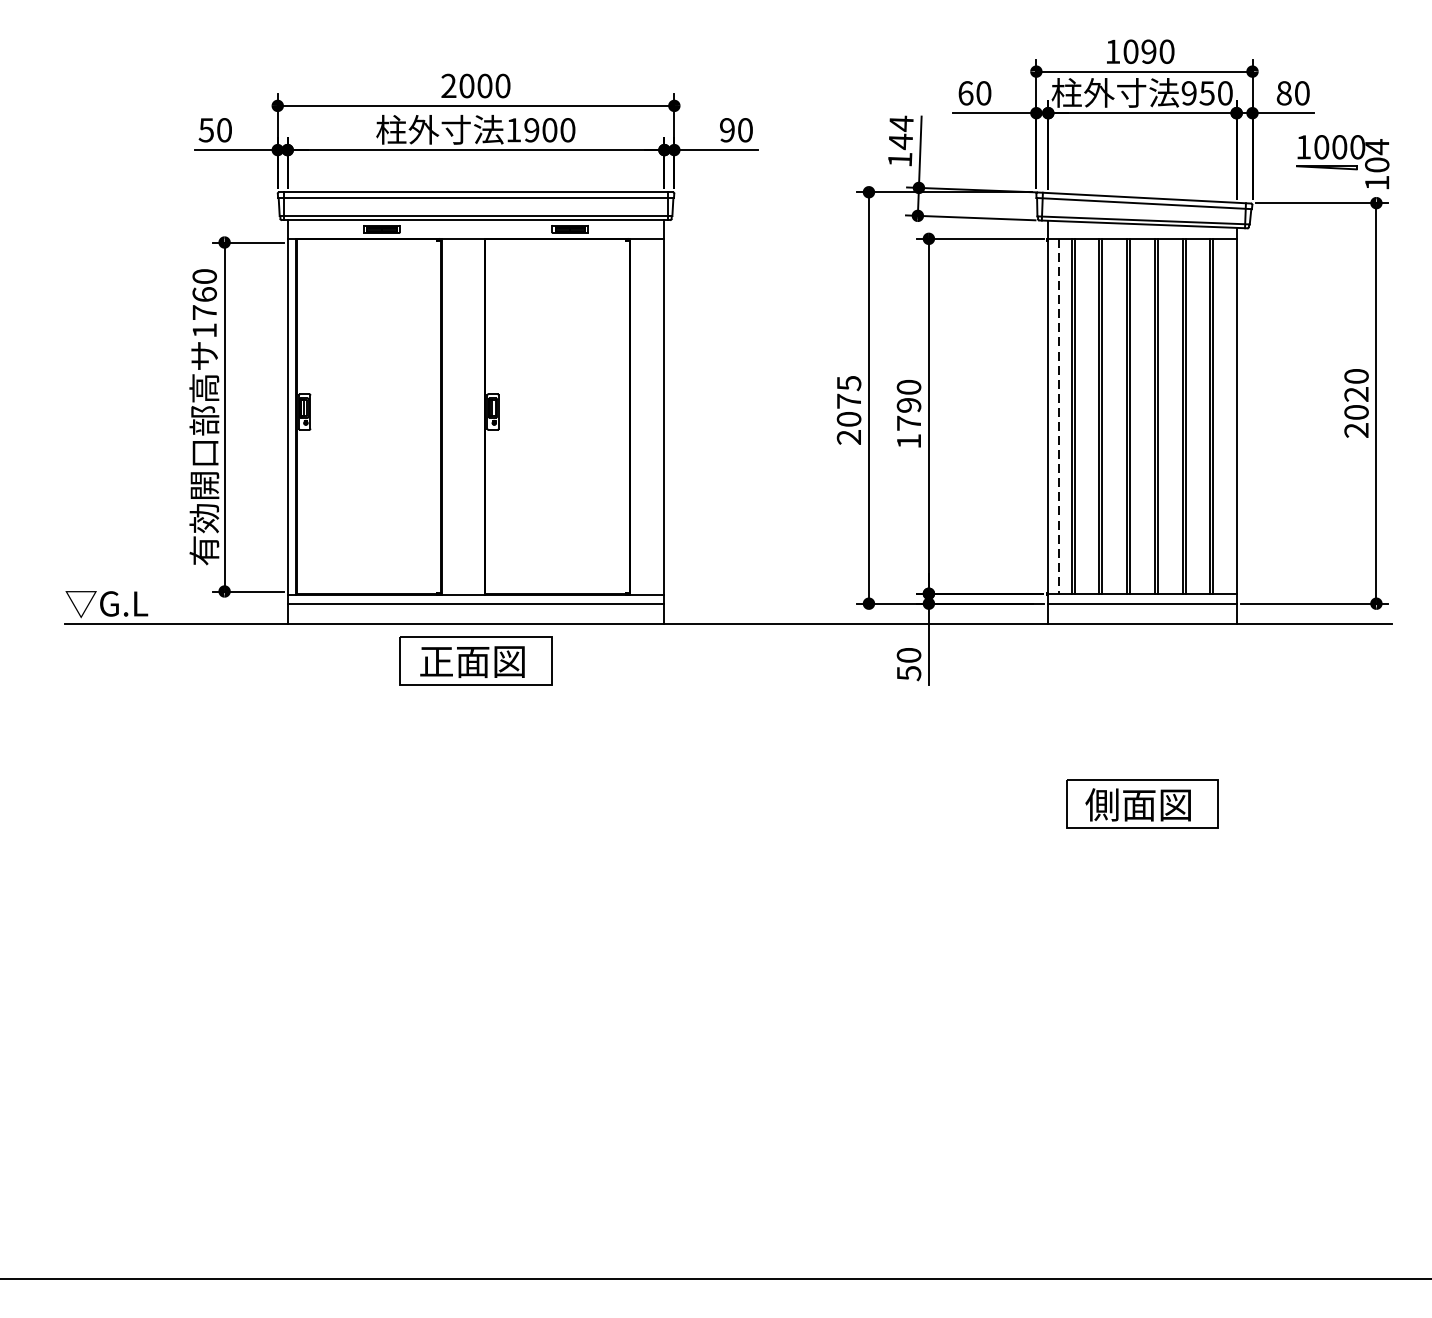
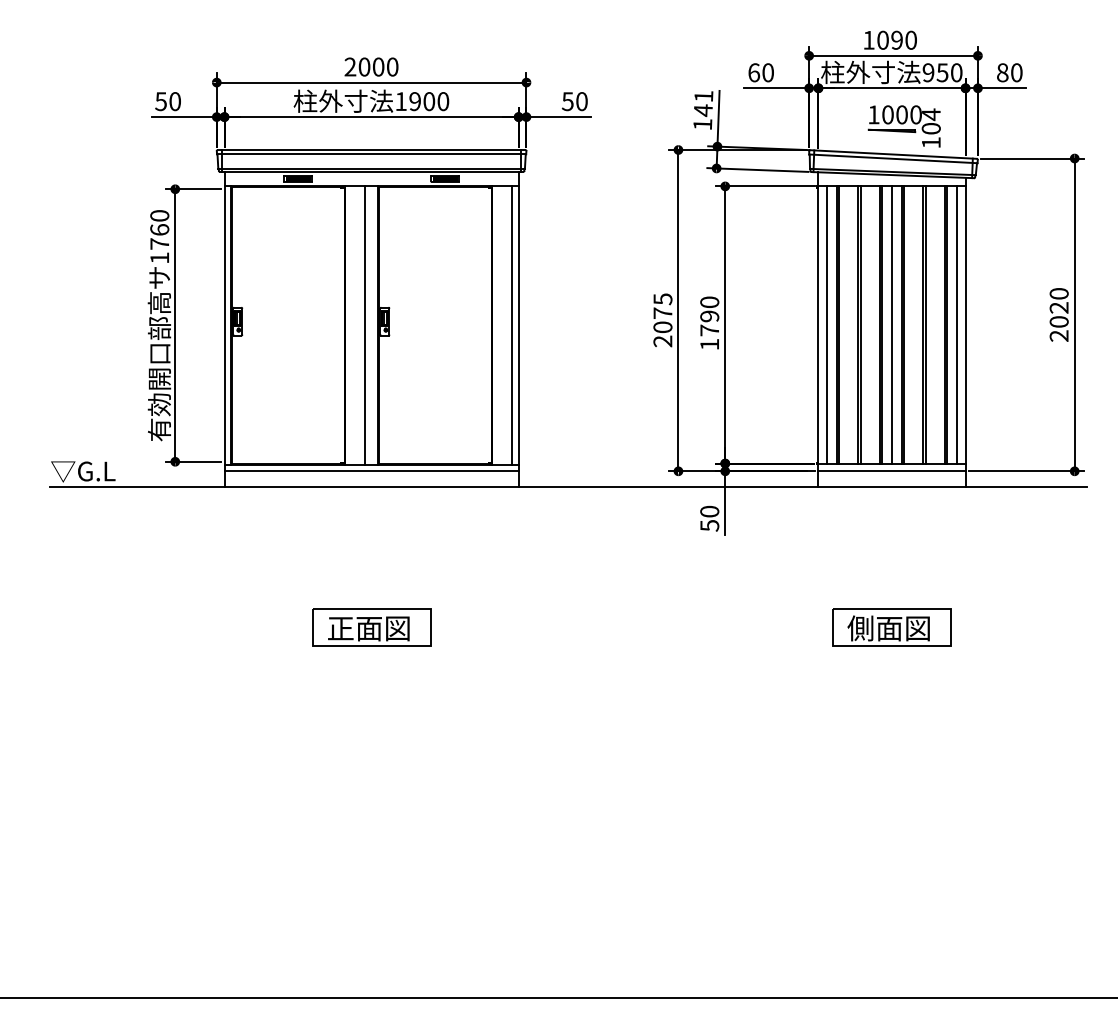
text: (901, 123) -> (703, 96), 144 -> 141
text: (726, 130) -> (567, 101), 90 -> 50
part: (1341, 162) -> (903, 126), moved
line: (1058, 415) -> (826, 324), dashed -> solid
line: (1143, 415) -> (892, 324), added
line: (1226, 415) -> (957, 324), added
line: (466, 416) -> (364, 325), added
line: (656, 416) -> (512, 325), added
part: (475, 660) -> (371, 627), moved

